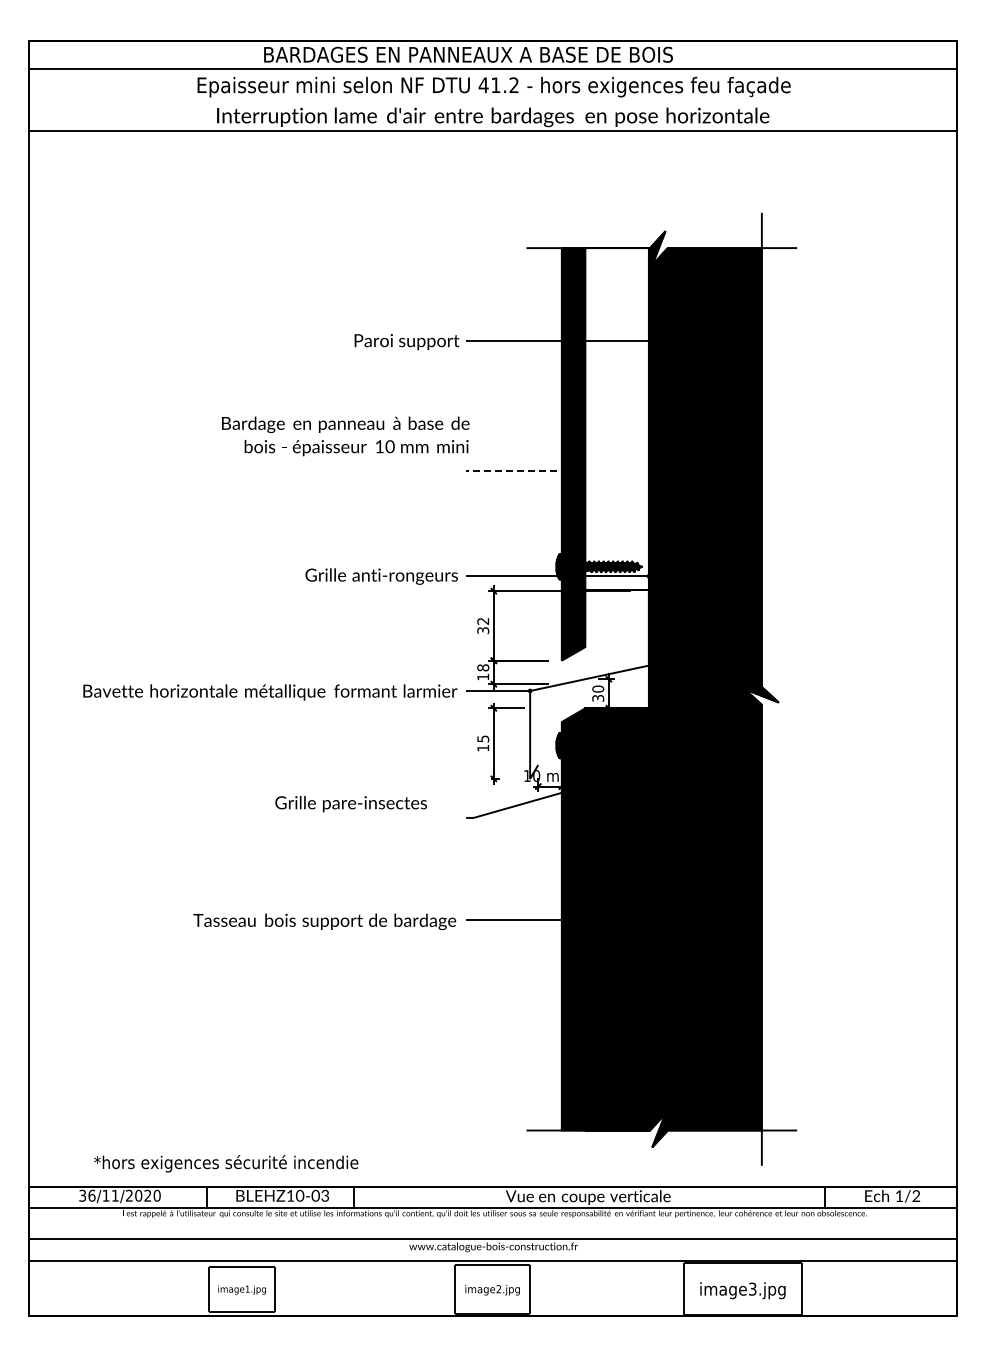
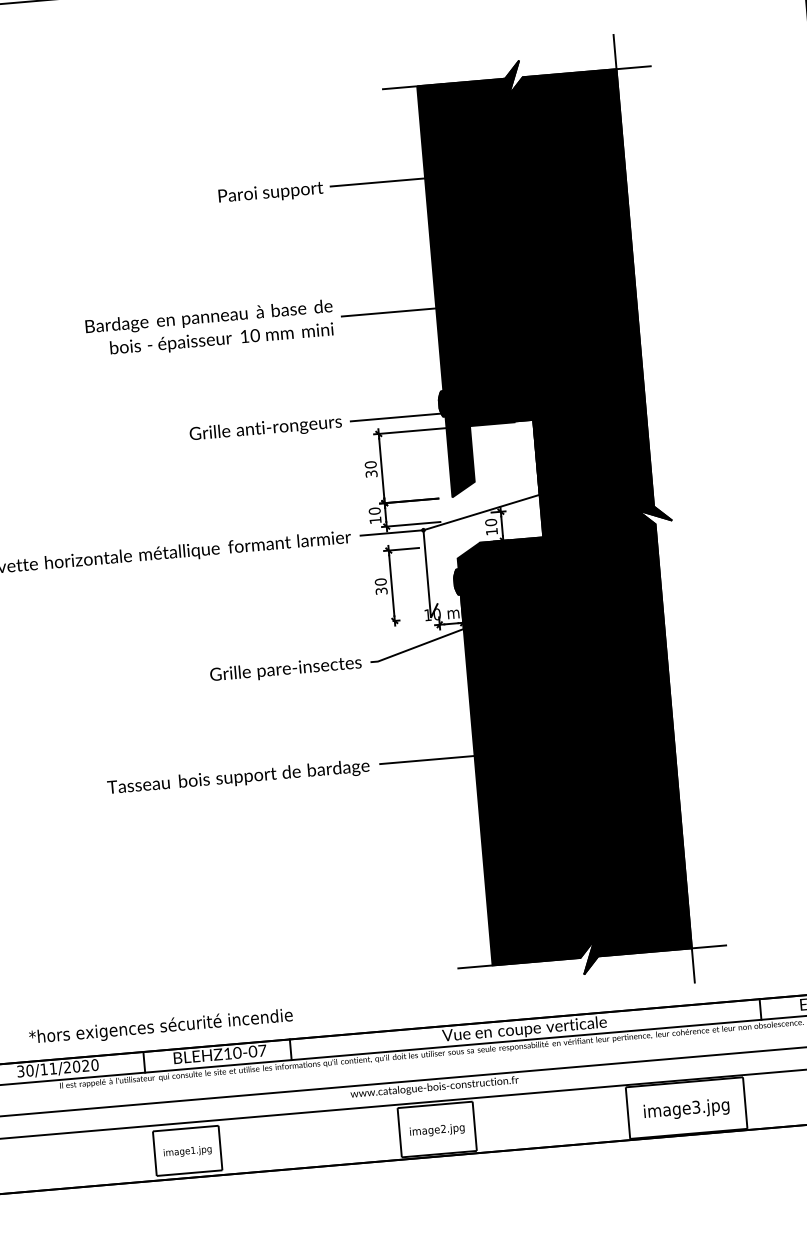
fill: (616, 419) -> (486, 252), added
text: (345, 436) -> (209, 329), moved
line: (516, 471) -> (391, 312), dashed -> solid
text: (483, 620) -> (370, 464), 32 -> 30
text: (482, 667) -> (374, 510), 18 -> 10
text: (598, 698) -> (492, 531), 30 -> 10
text: (483, 743) -> (381, 586), 15 -> 30
text: (350, 804) -> (285, 670), moved
text: (91, 1195) -> (29, 1070), 36/11/2020 -> 30/11/2020
text: (325, 1195) -> (262, 1050), \c16711848;BLEHZ10-03 -> \c16711848;BLEHZ10-07

